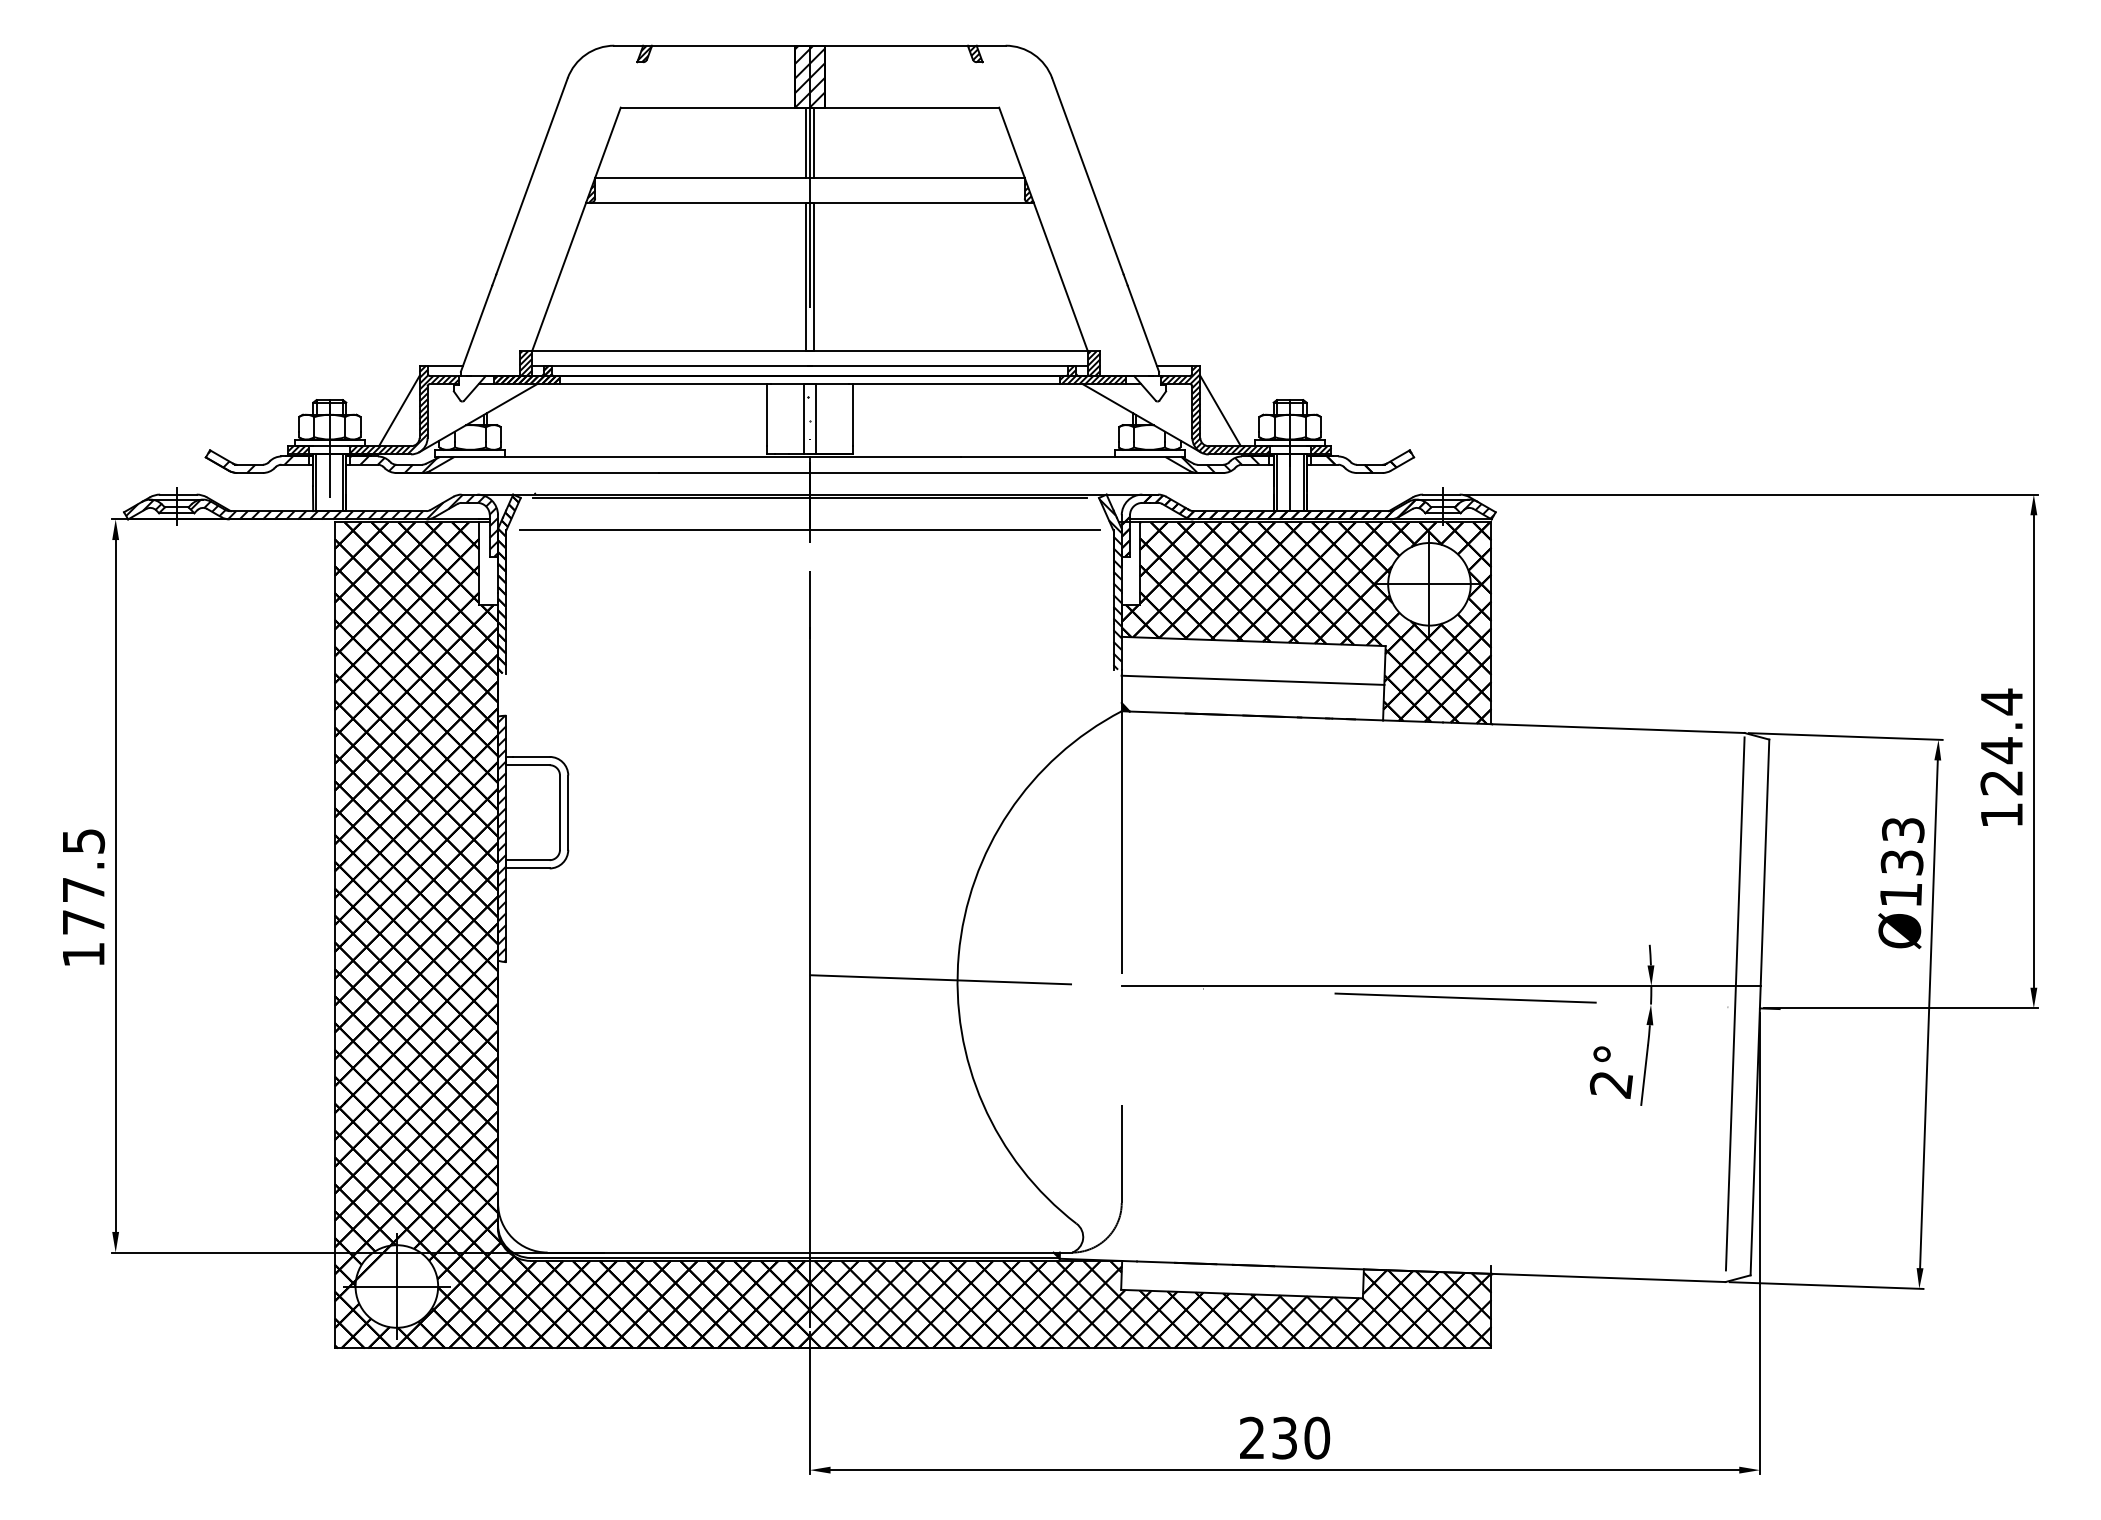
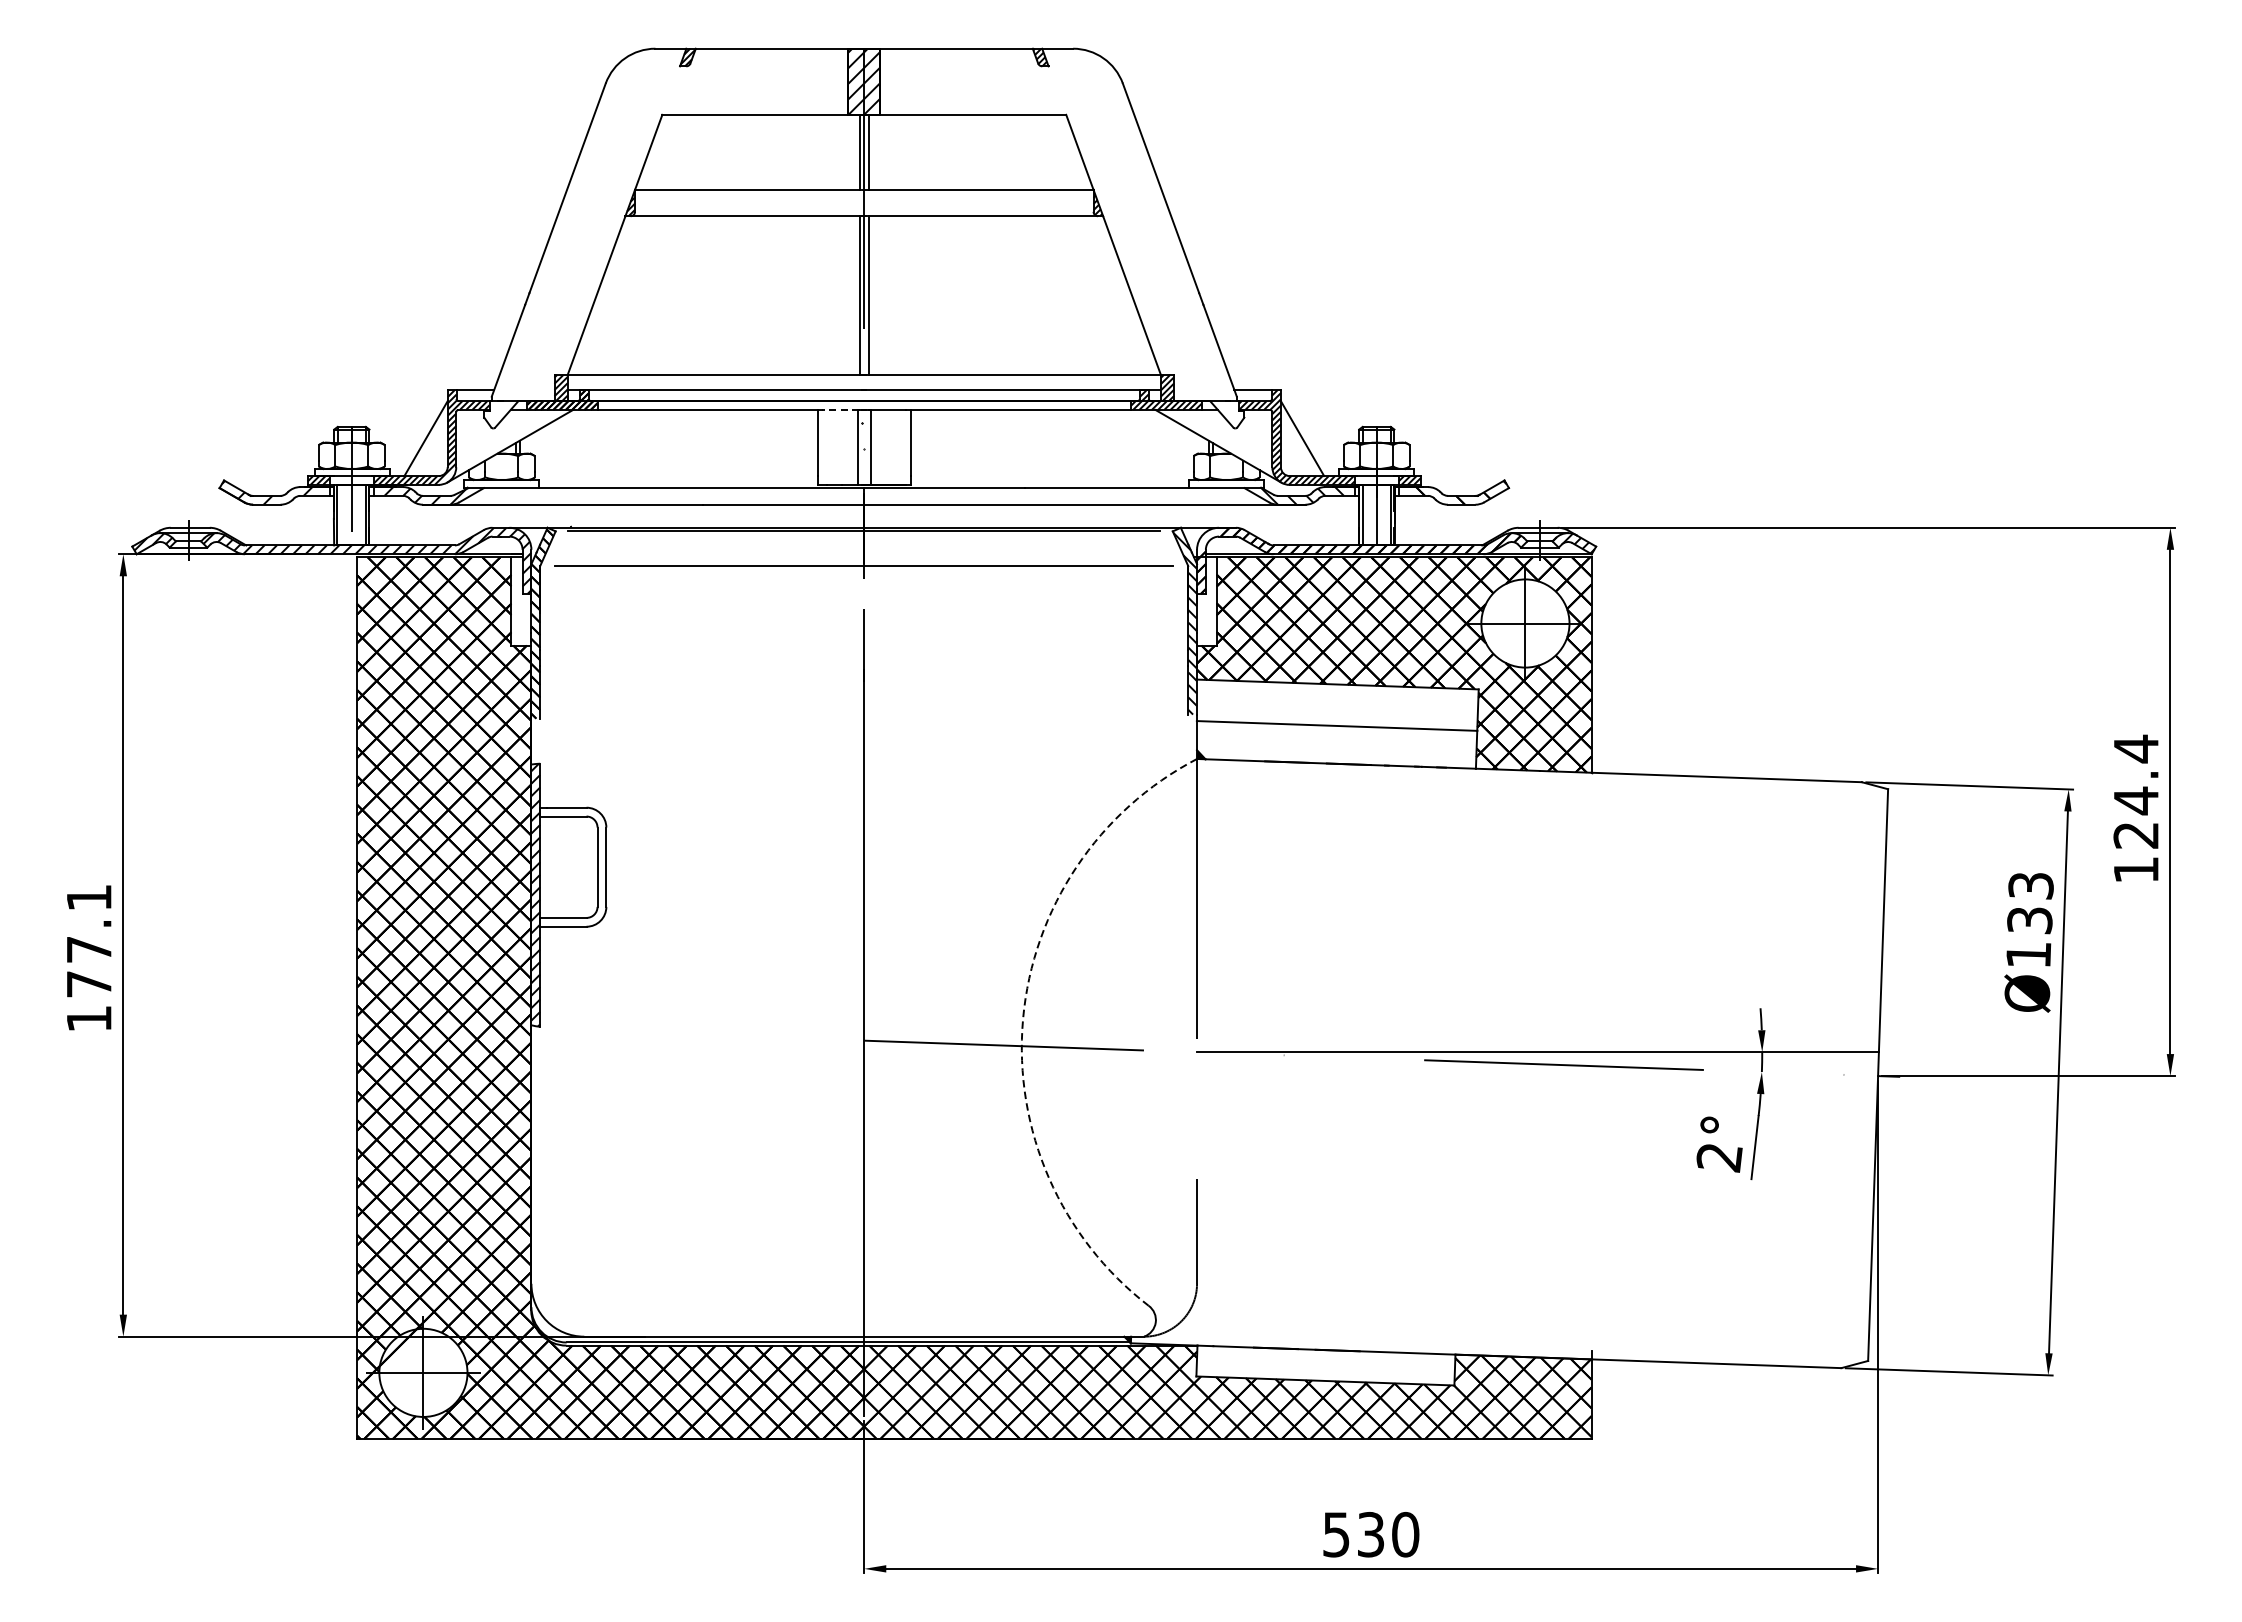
line: (788, 384) -> (841, 410), solid -> dashed
text: (84, 841) -> (90, 897), 177.5 -> 177.1
arc: (958, 955) -> (1022, 1019), solid -> dashed
line: (1734, 1003) -> (1850, 1070), removed
text: (1252, 1437) -> (1336, 1534), 230 -> 530

